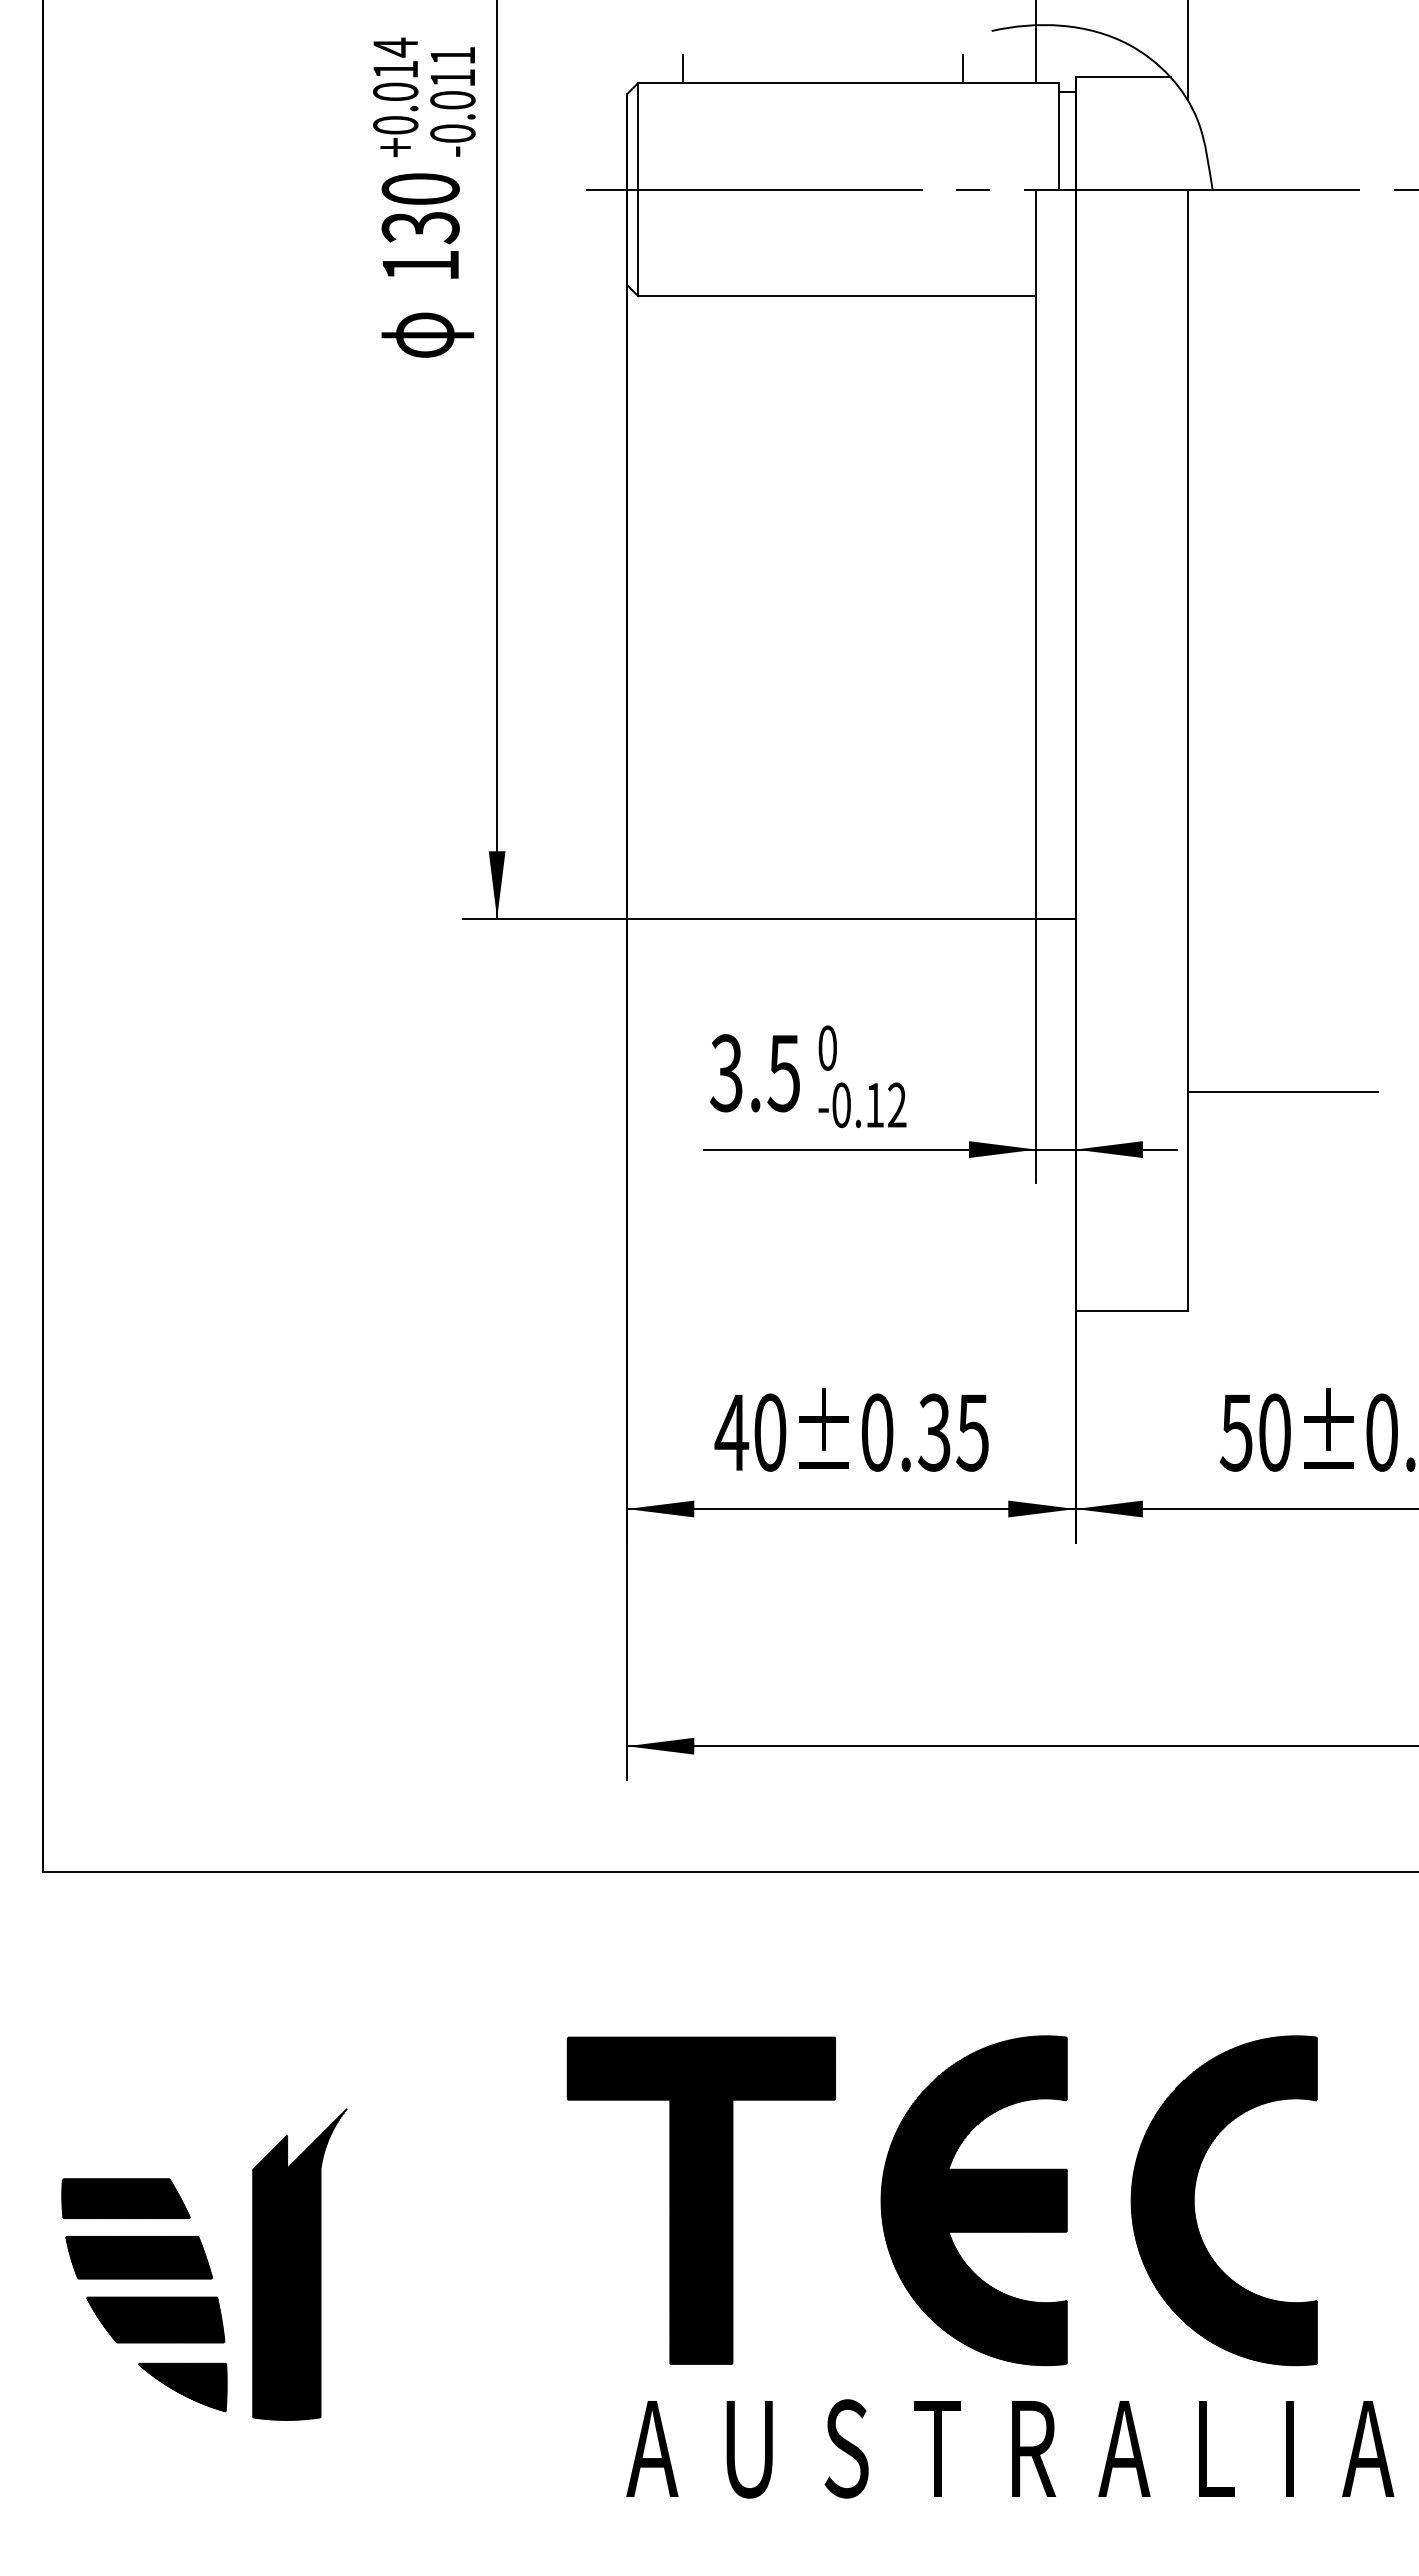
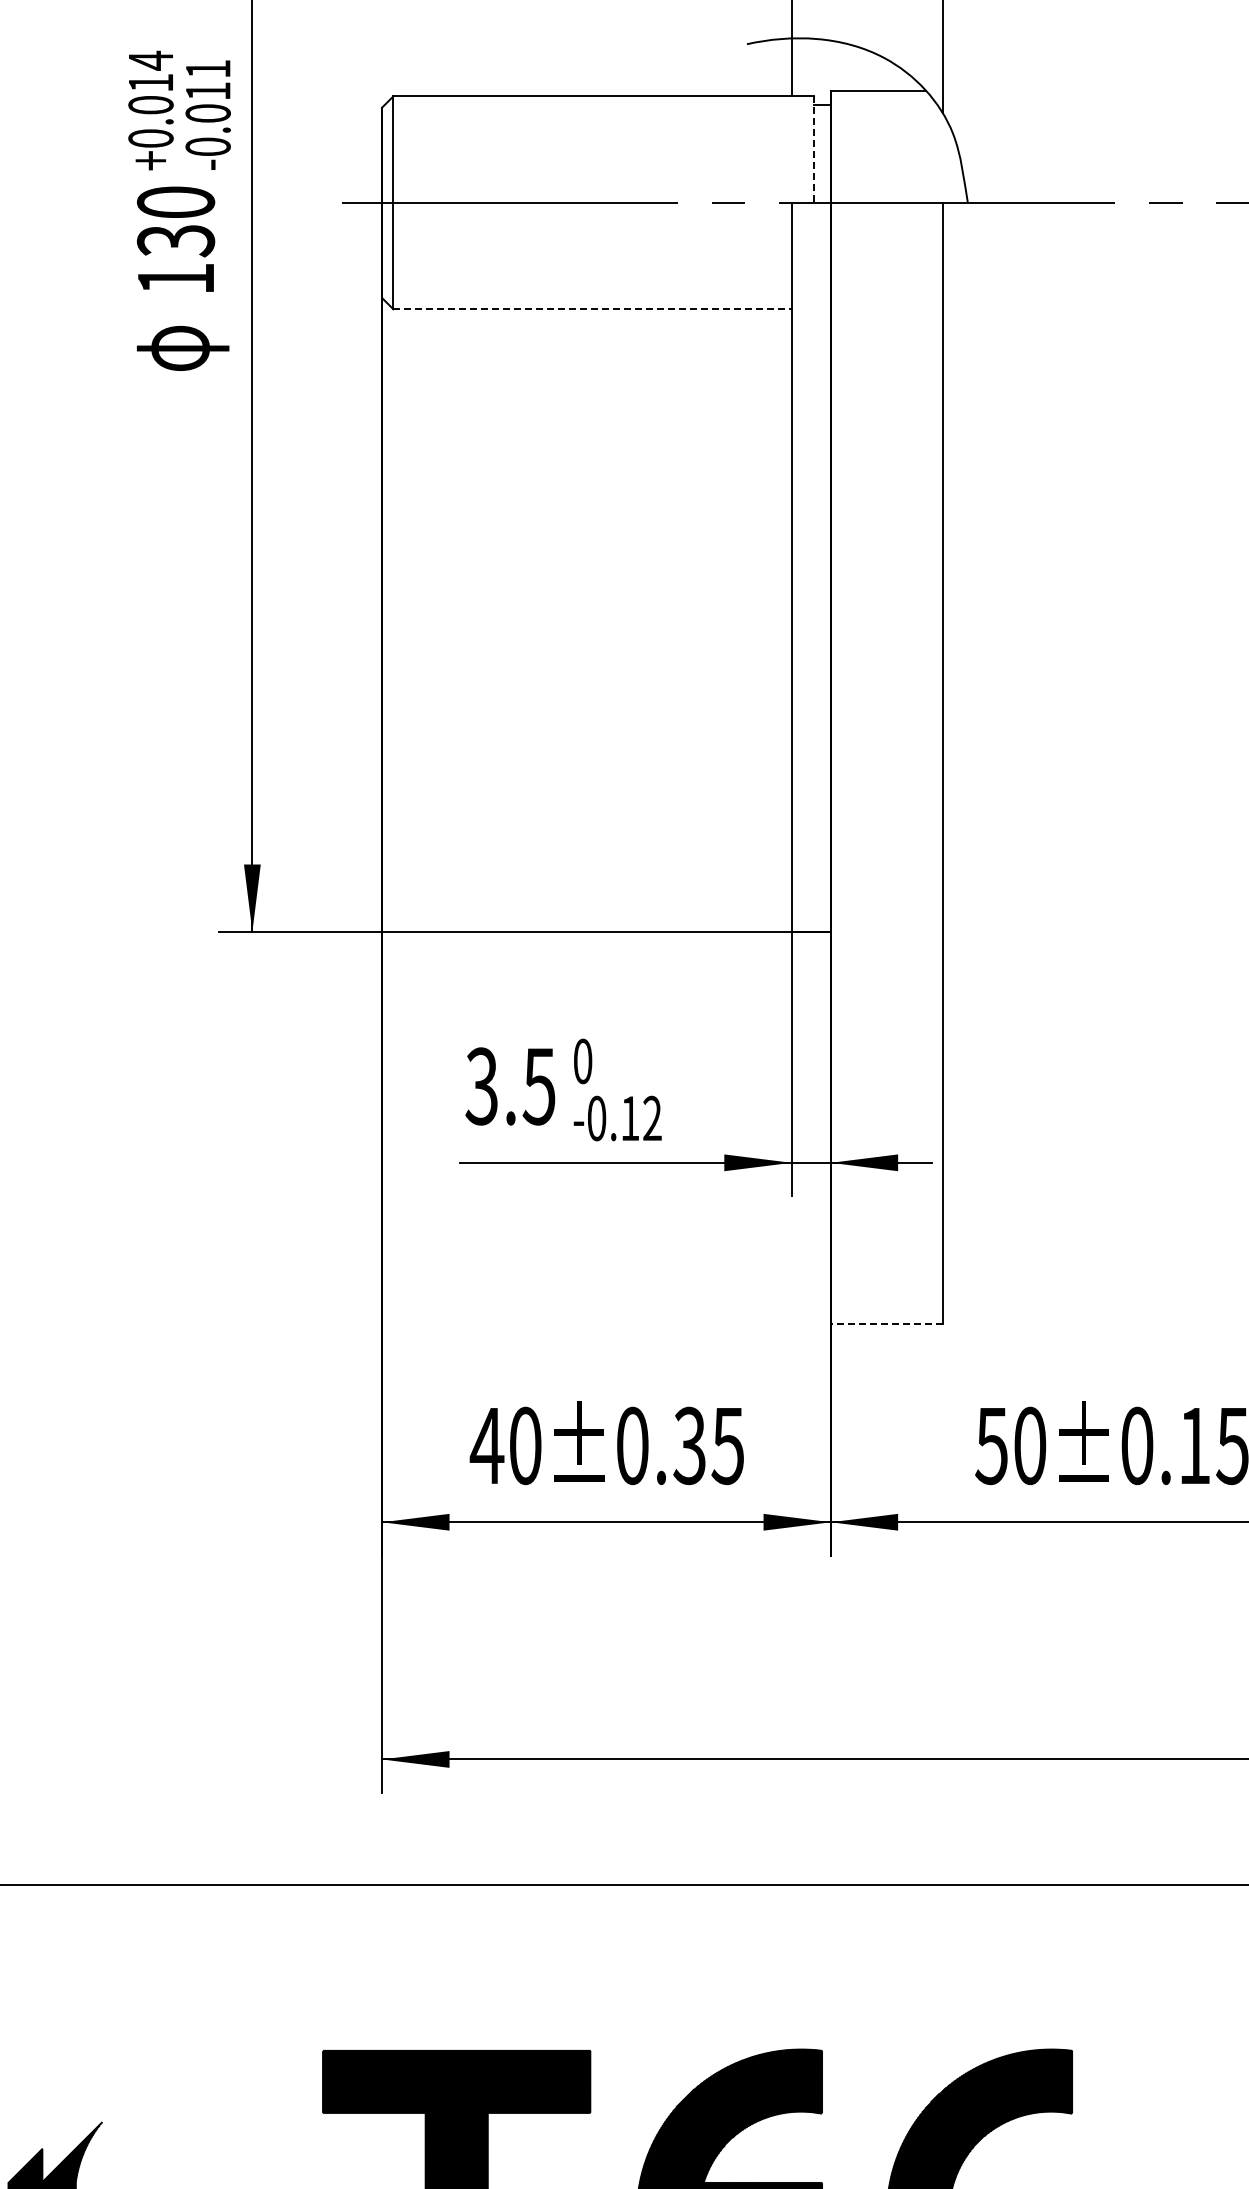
line: (683, 69) -> (438, 82), removed
line: (963, 69) -> (718, 82), removed
line: (1058, 136) -> (813, 149), solid -> dashed
line: (837, 296) -> (592, 309), solid -> dashed
line: (1282, 1092) -> (1037, 1105), removed
line: (1131, 1311) -> (886, 1324), solid -> dashed

